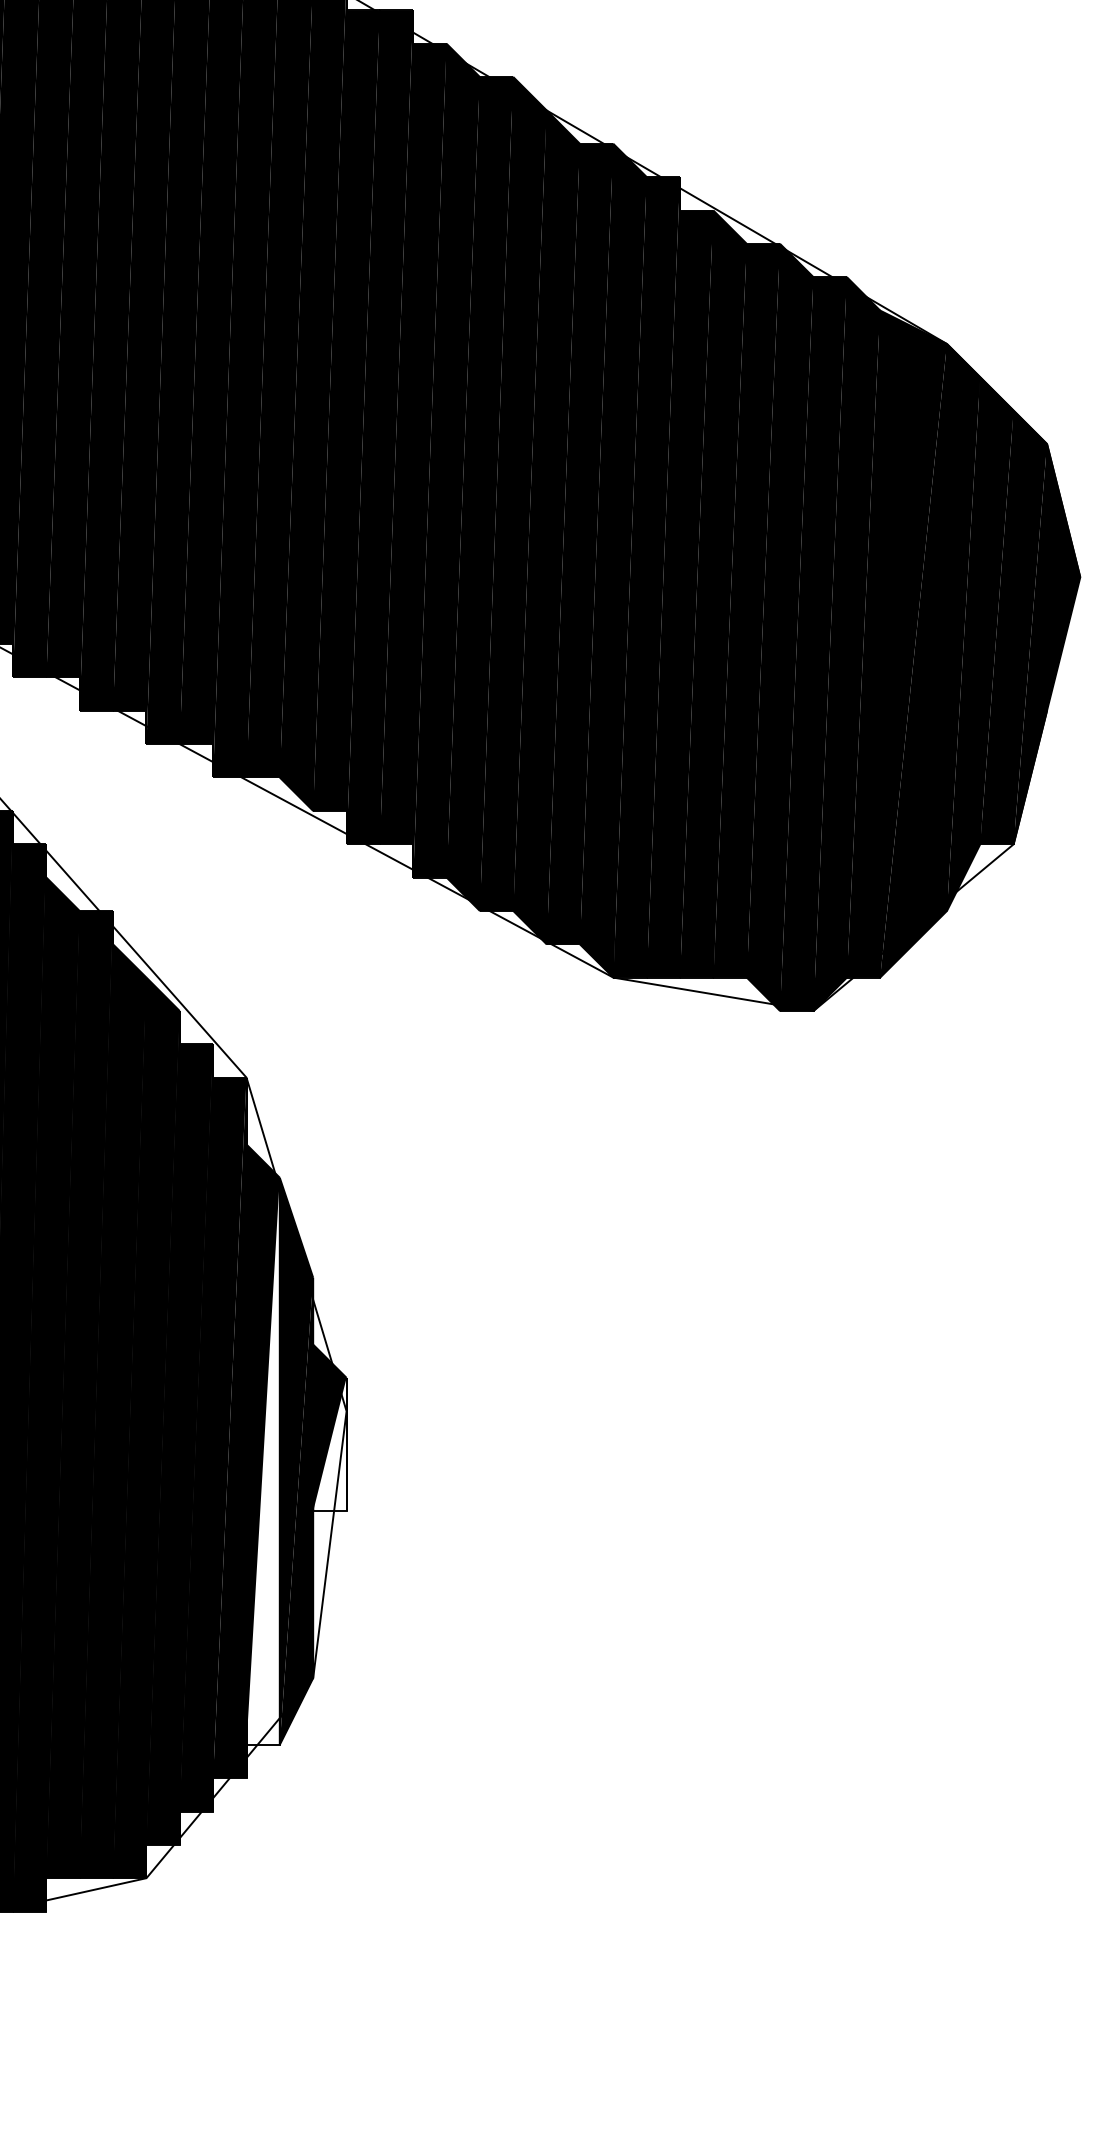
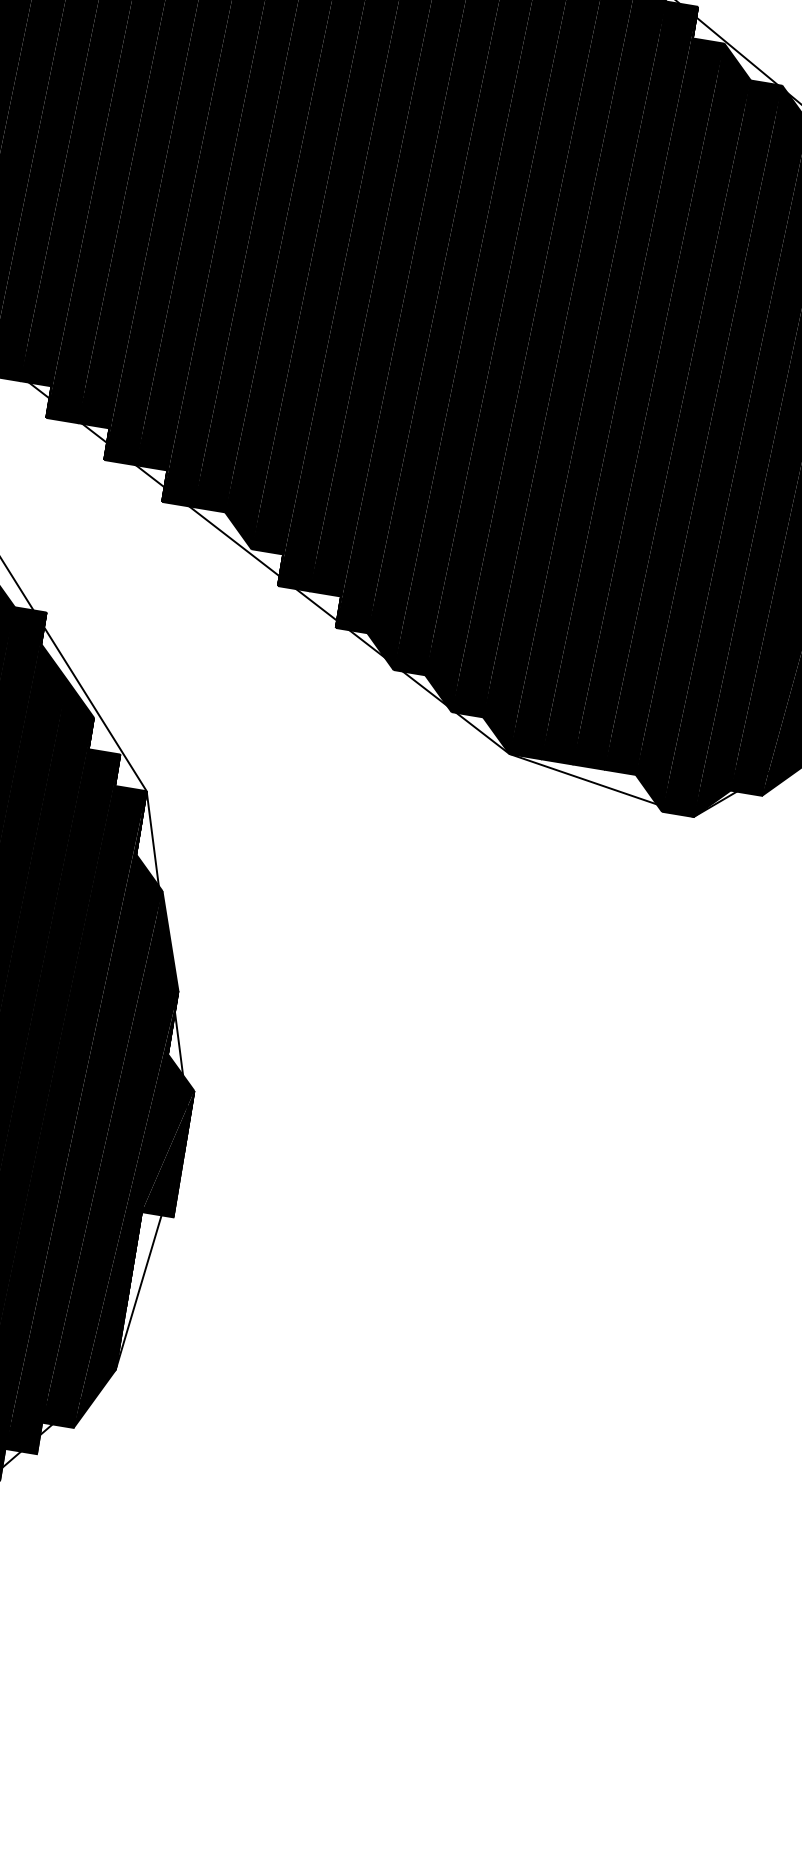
fill: (329, 1444) -> (167, 1151), added
fill: (262, 1460) -> (101, 1156), added

